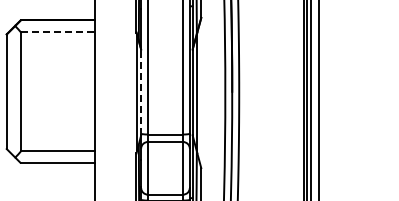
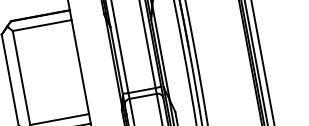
line: (58, 32) -> (42, 25), dashed -> solid
line: (141, 92) -> (116, 60), dashed -> solid

